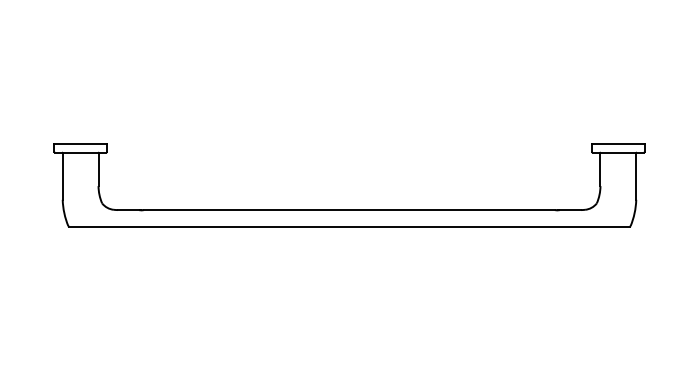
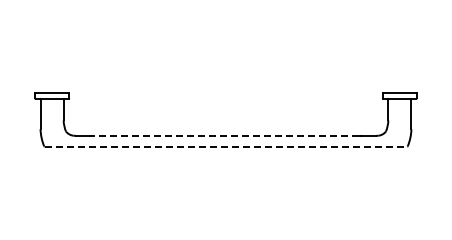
line: (350, 209) -> (226, 135), solid -> dashed
line: (350, 226) -> (226, 146), solid -> dashed

